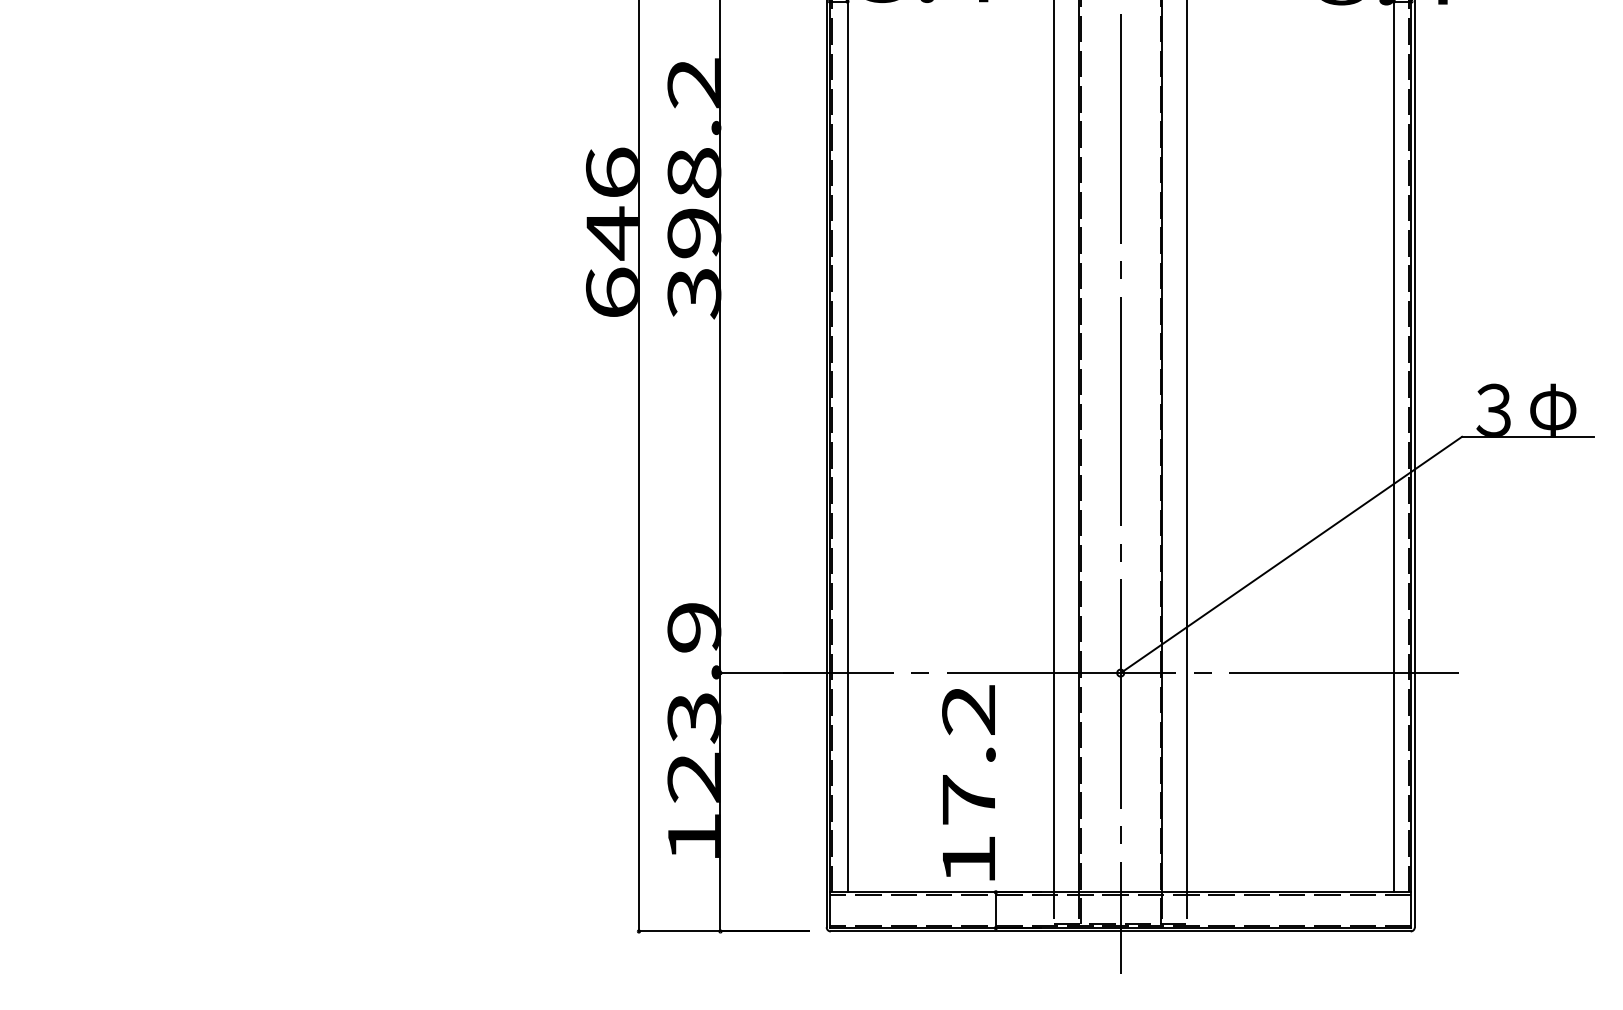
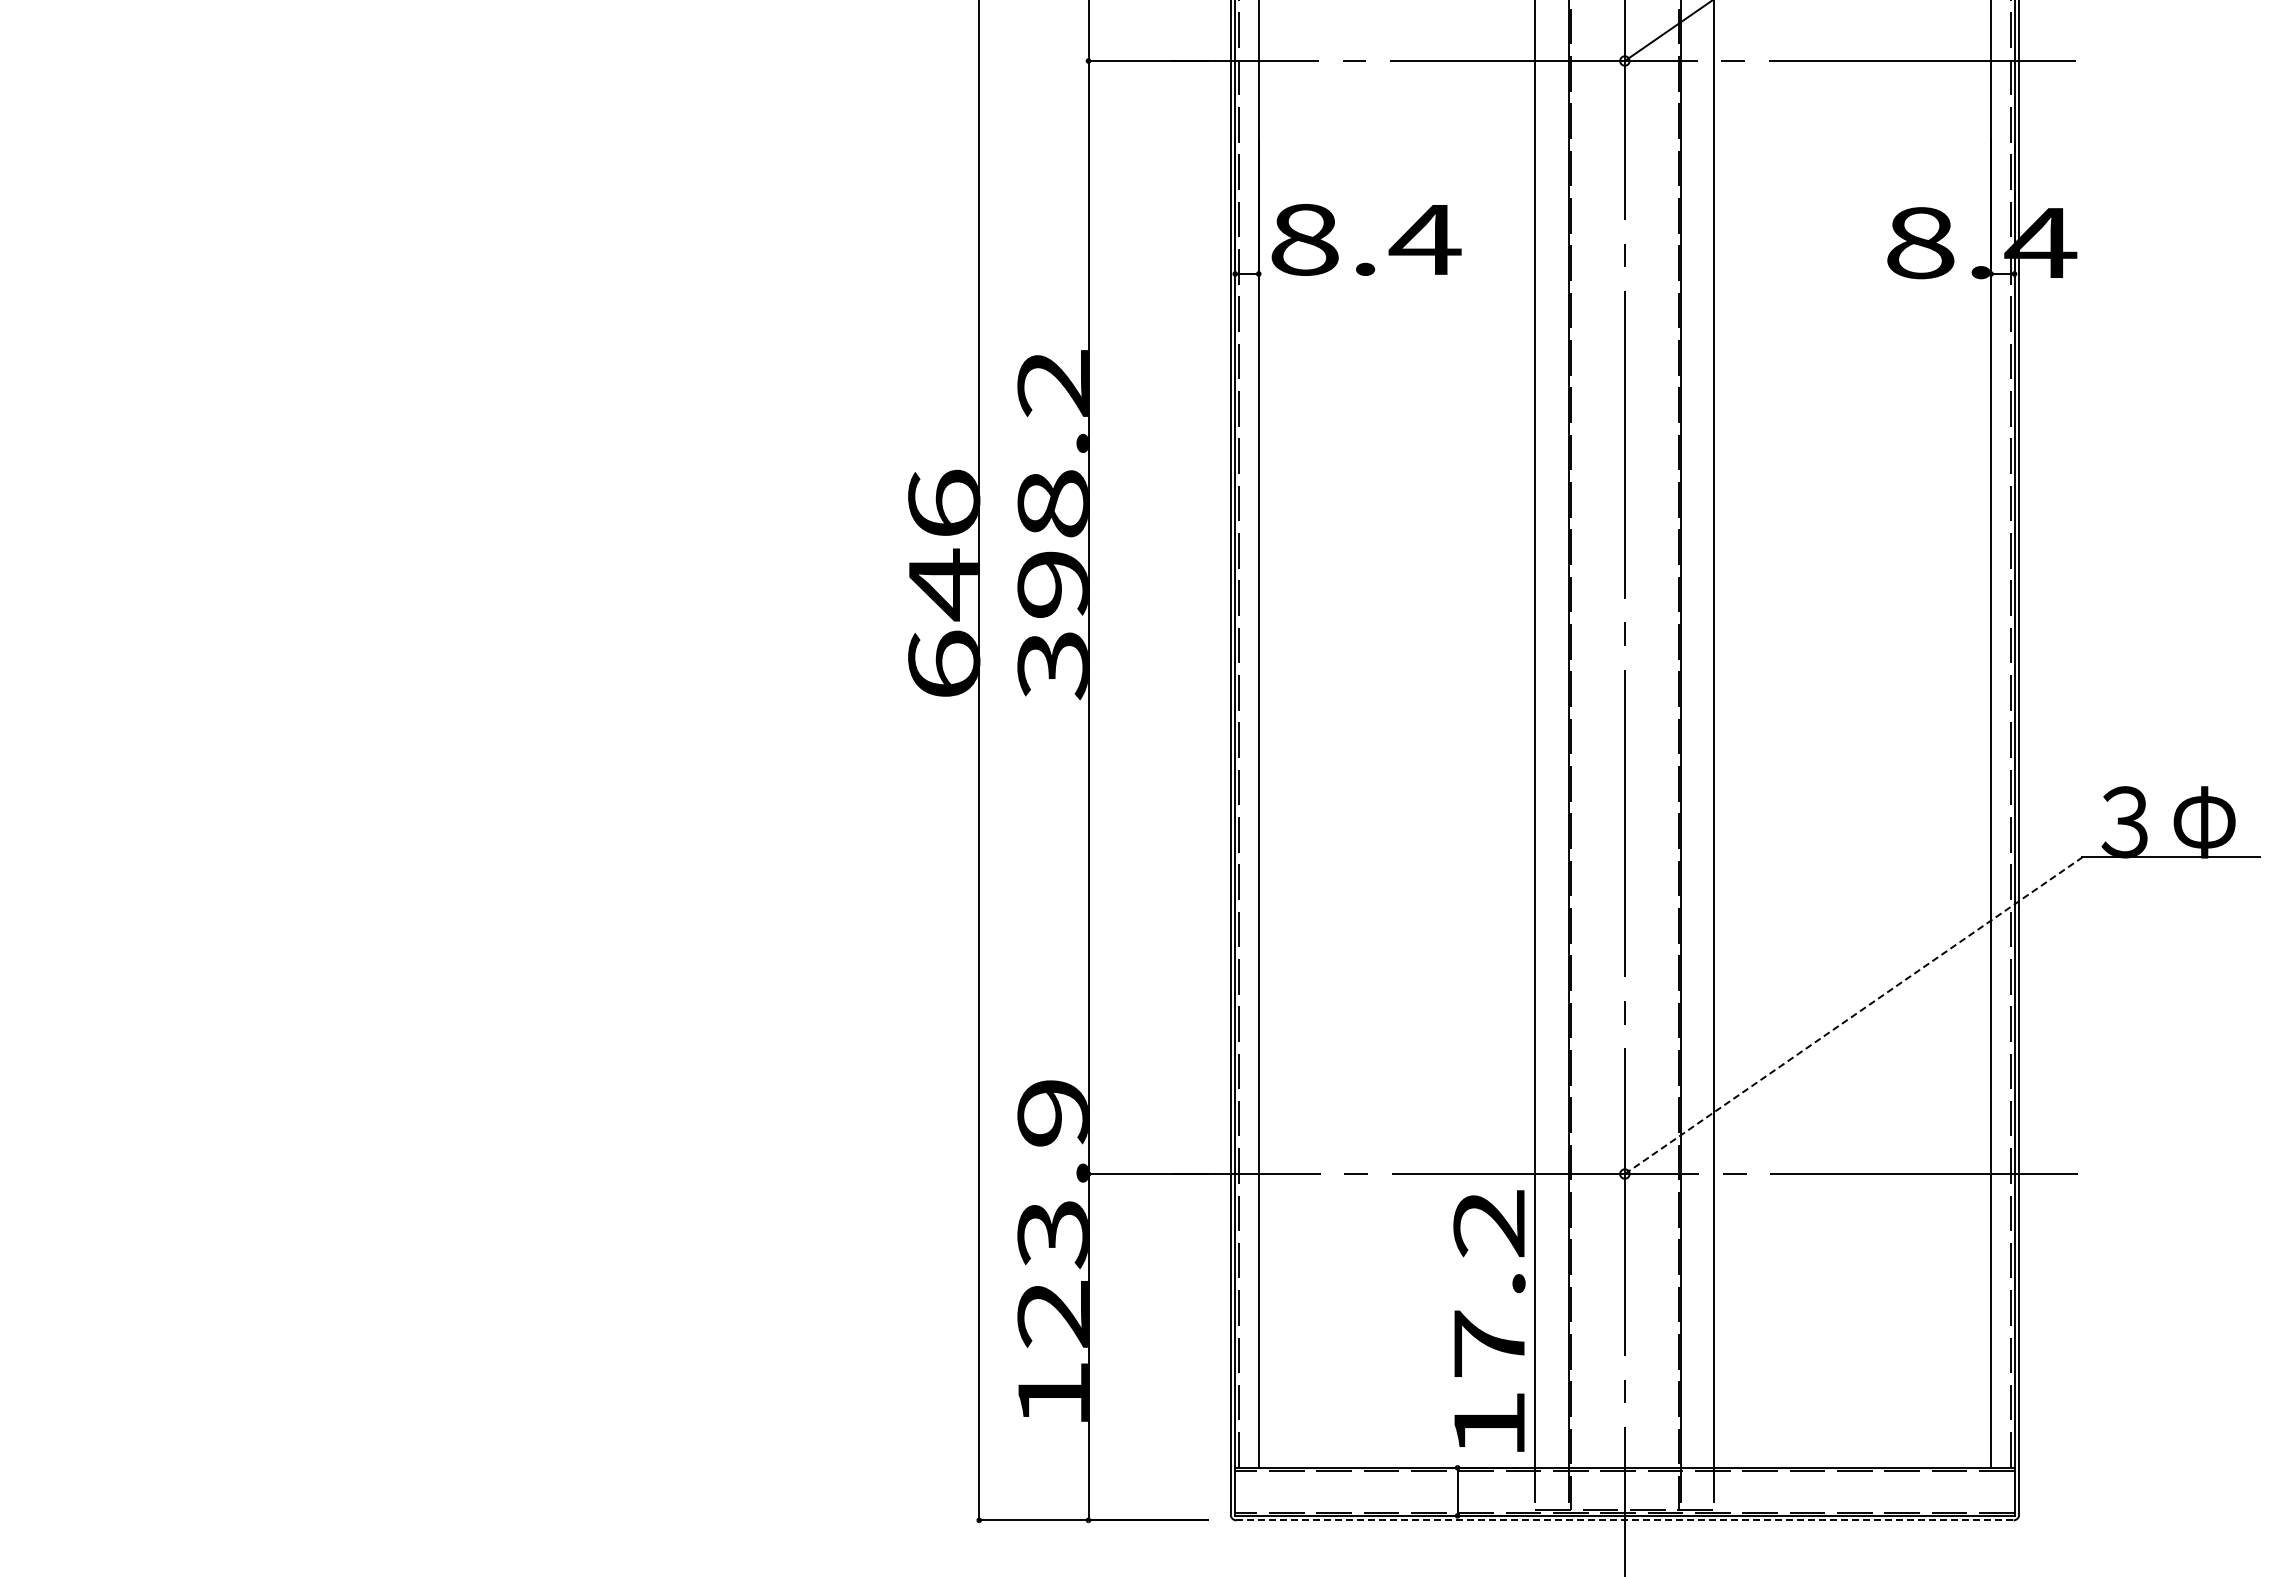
line: (1292, 554) -> (1854, 1015), solid -> dashed
text: (968, 782) -> (1489, 1320), moved
line: (1120, 931) -> (1624, 1520), solid -> dashed

